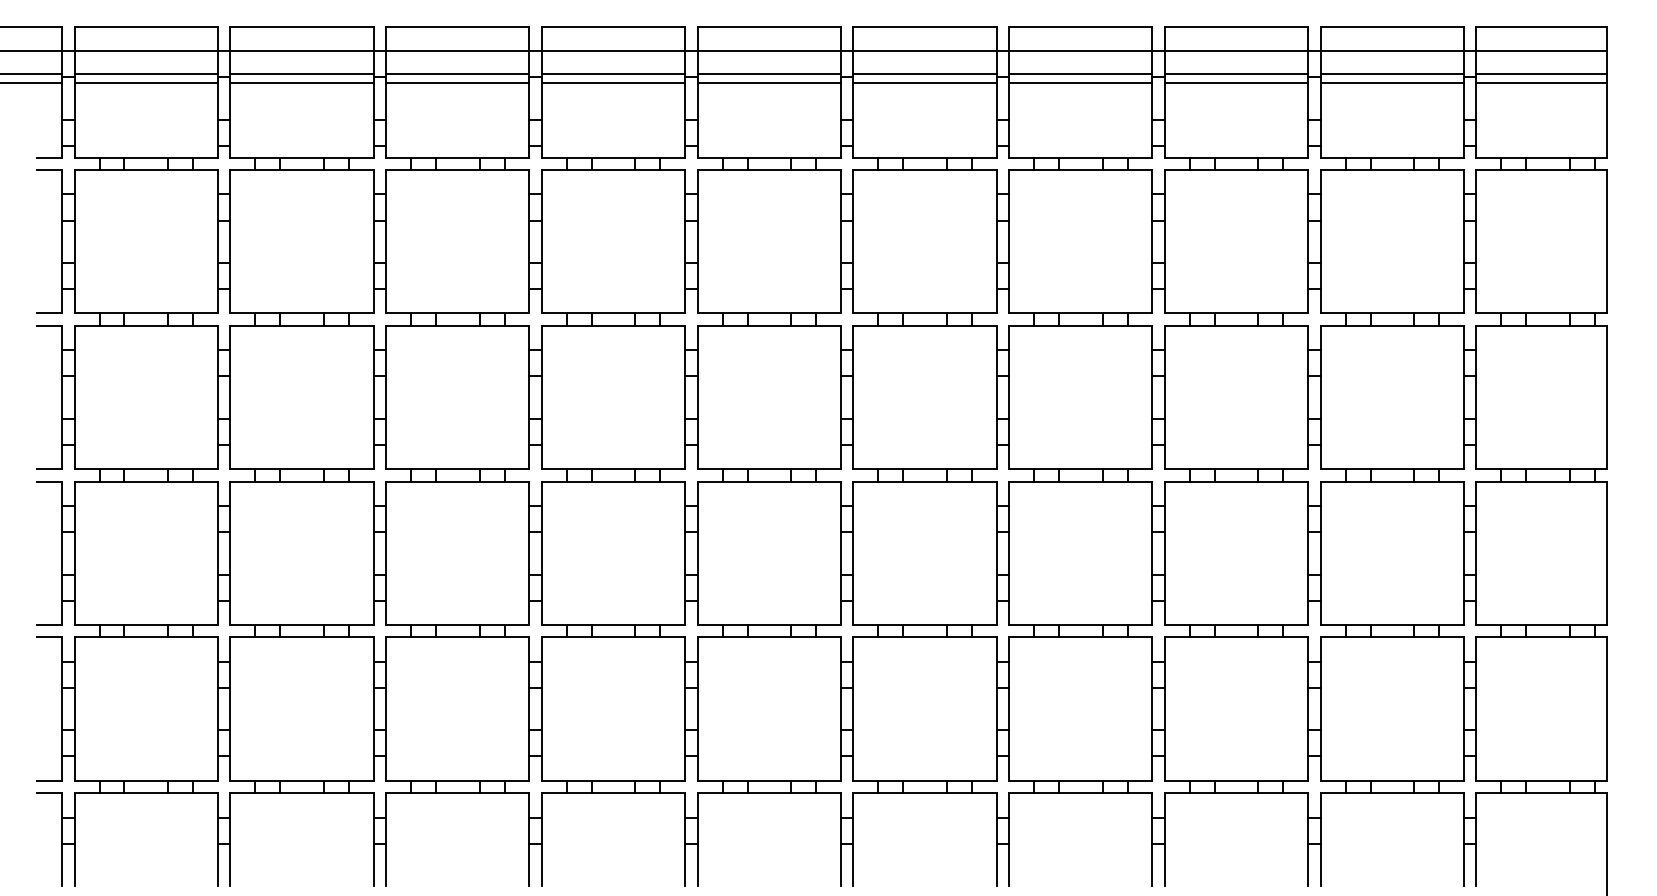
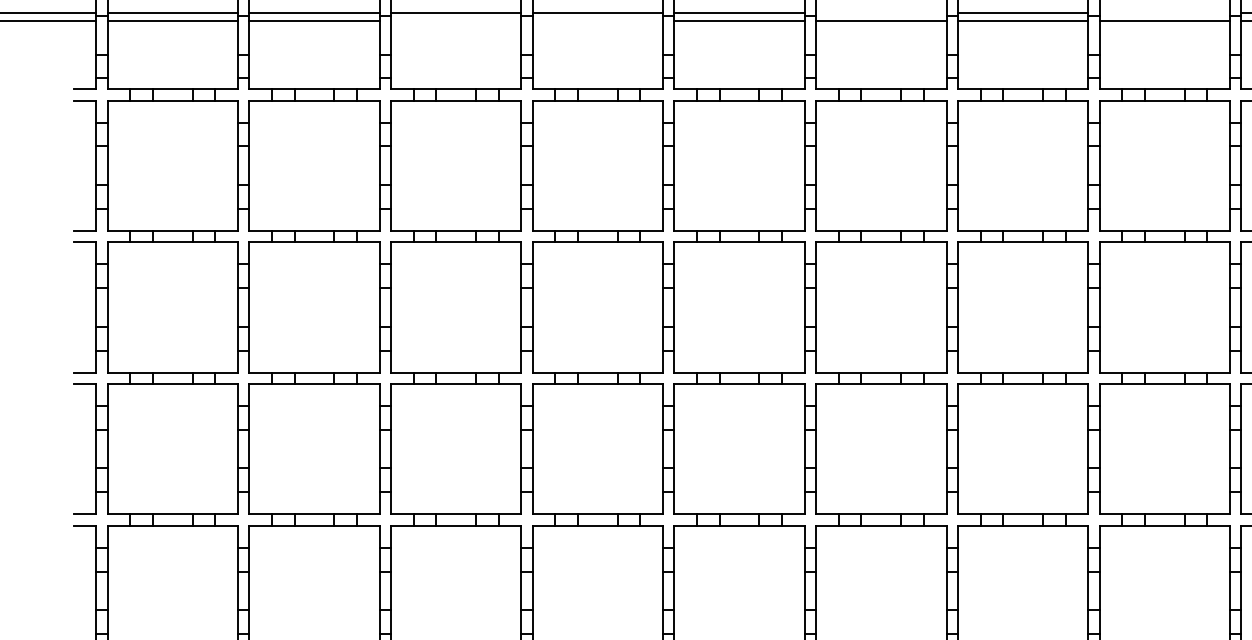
line: (924, 73) -> (880, 12), removed
line: (1236, 73) -> (1164, 12), removed
line: (457, 83) -> (455, 21), removed
line: (613, 83) -> (597, 21), removed

